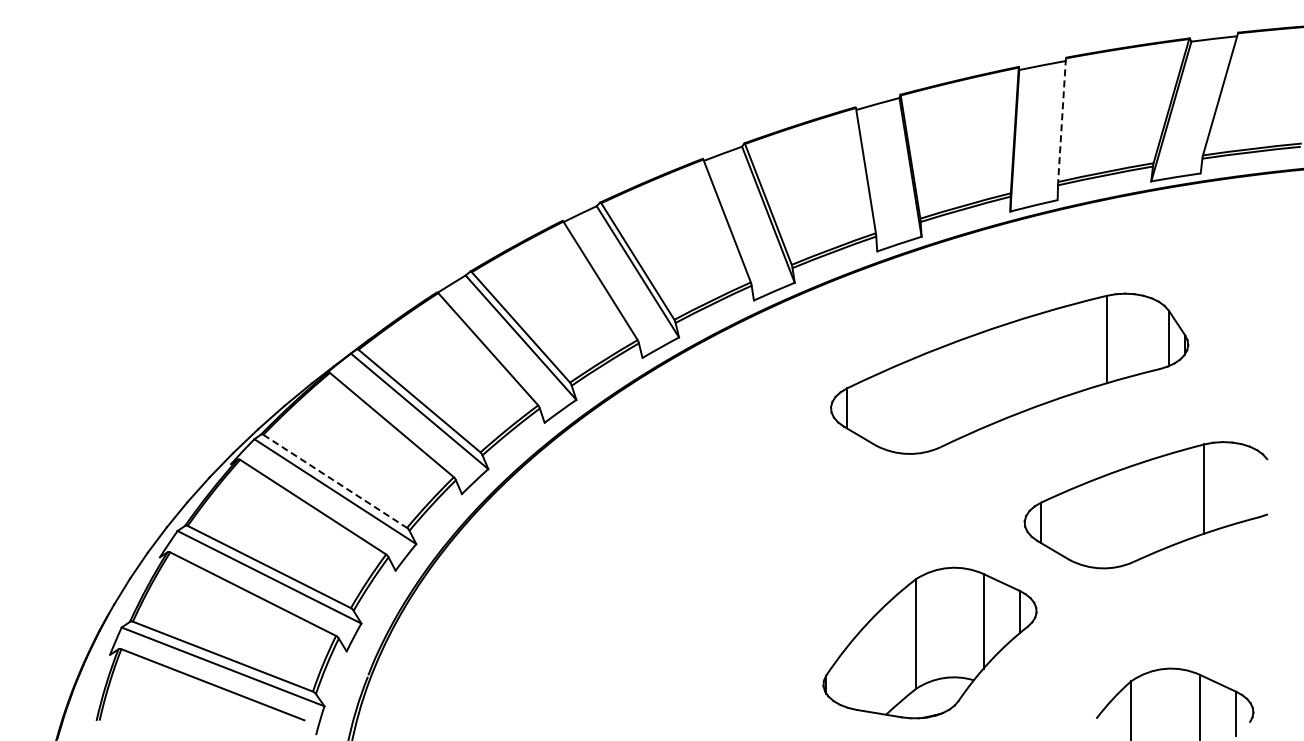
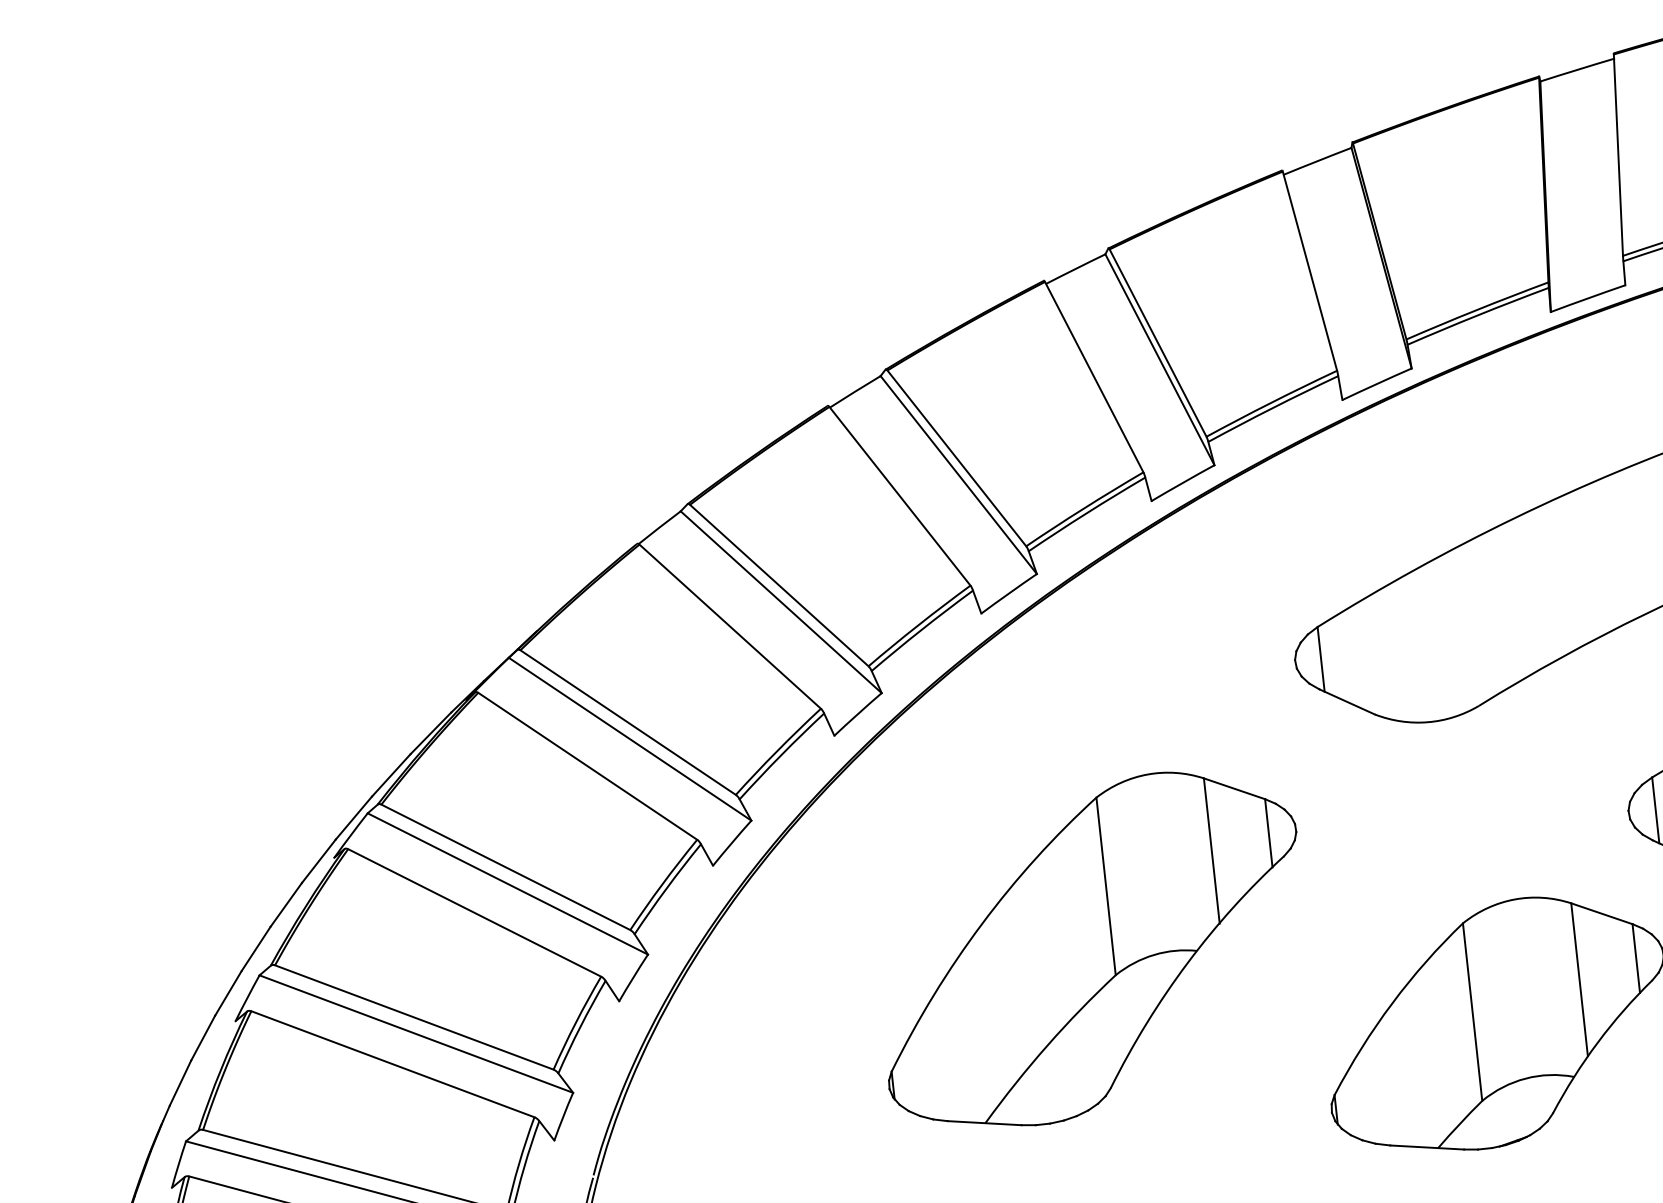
line: (1062, 120) -> (1619, 155), dashed -> solid
line: (335, 481) -> (506, 867), dashed -> solid
part: (687, 570) -> (1091, 949), added

